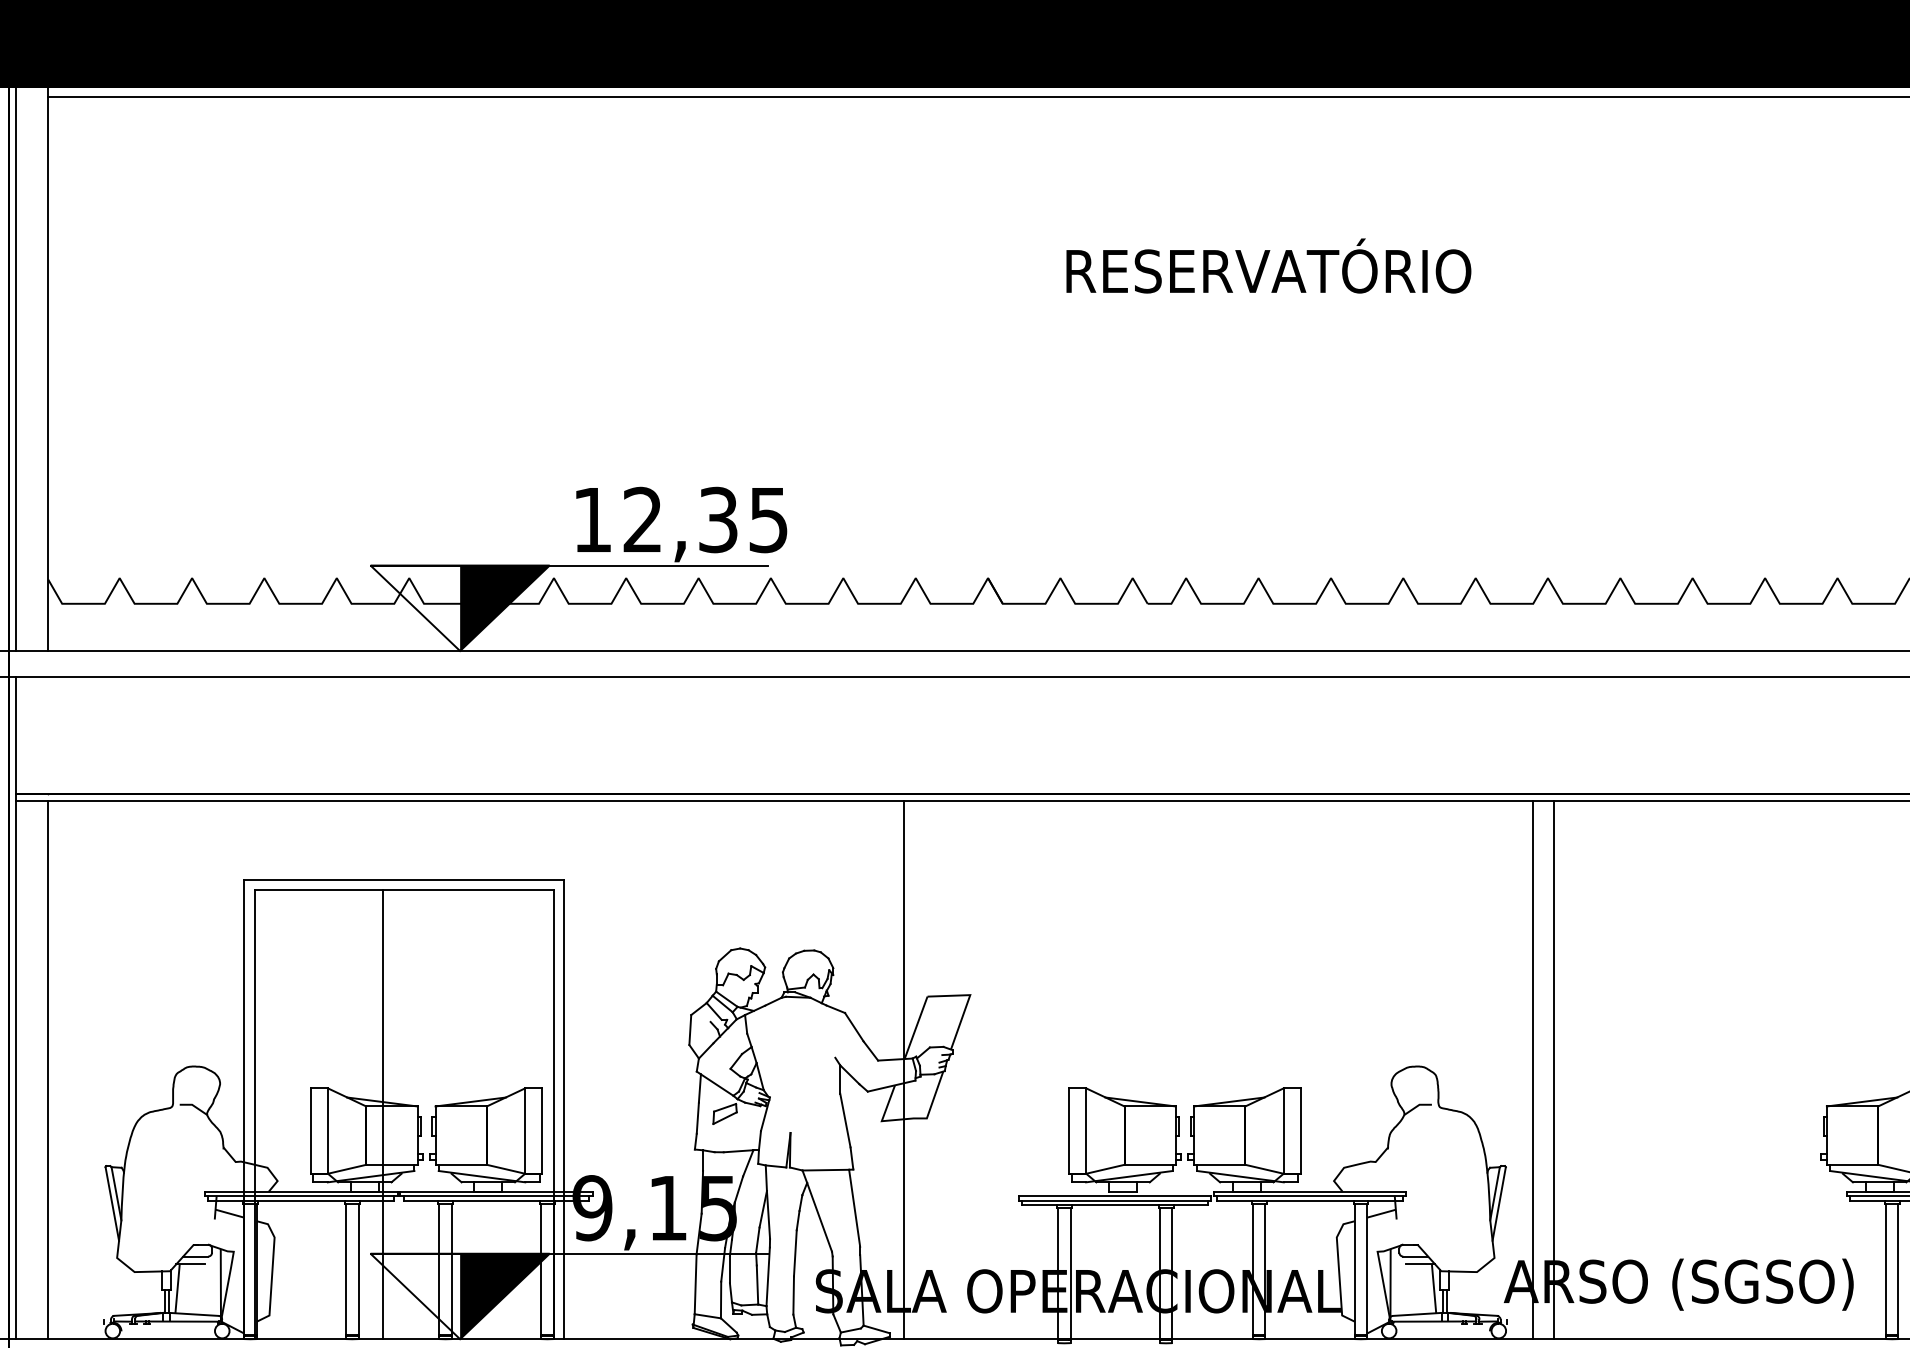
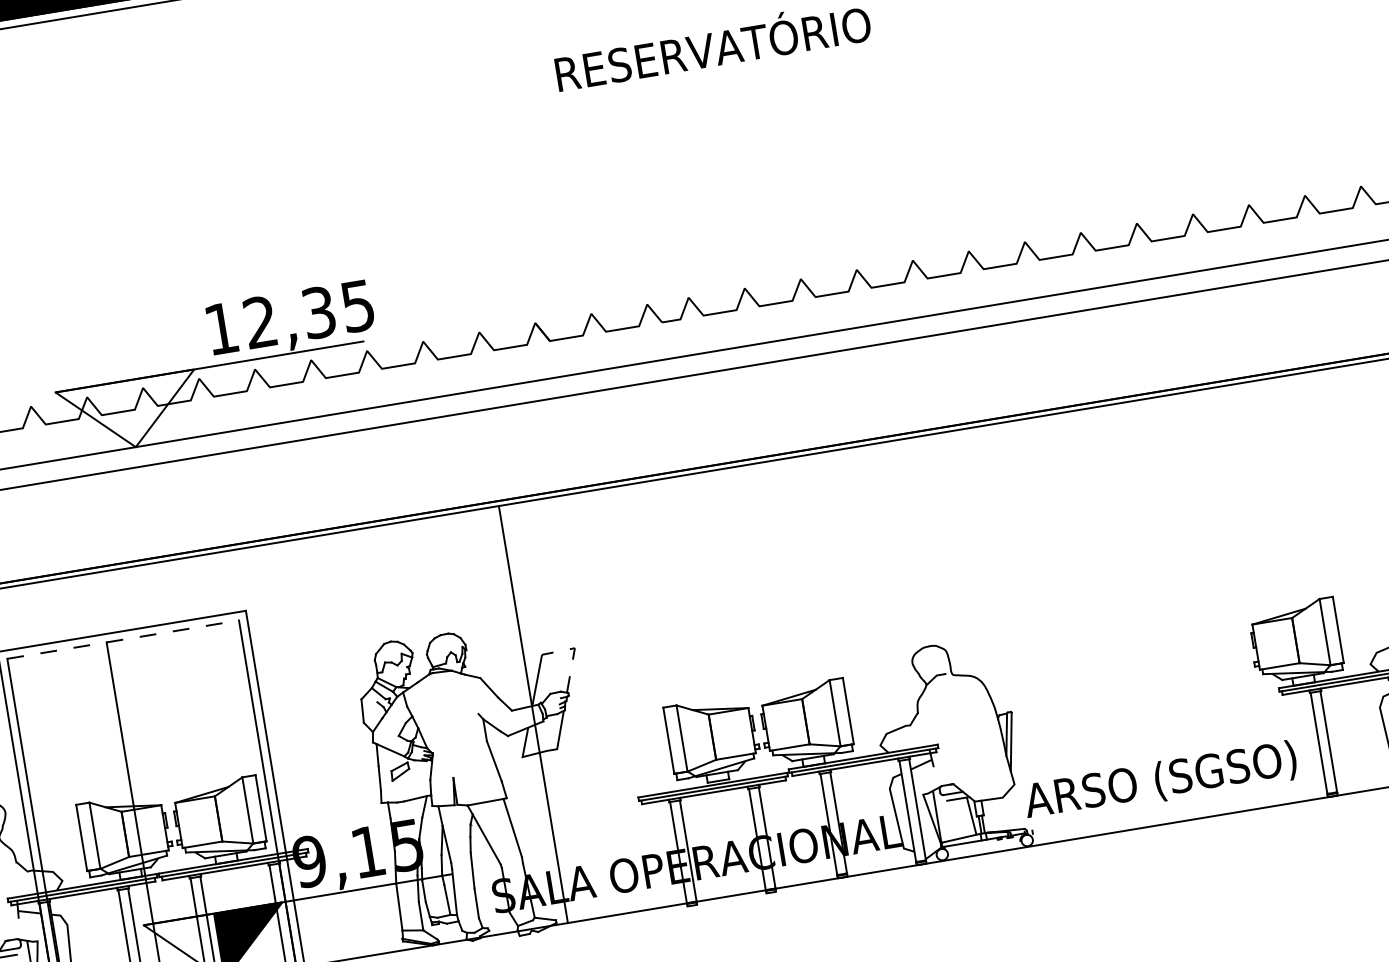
fill: (504, 608) -> (164, 408), removed
line: (404, 890) -> (123, 639), solid -> dashed
line: (967, 1001) -> (573, 653), solid -> dashed
line: (1533, 1069) -> (1020, 633), removed
line: (1554, 1069) -> (1036, 630), removed

